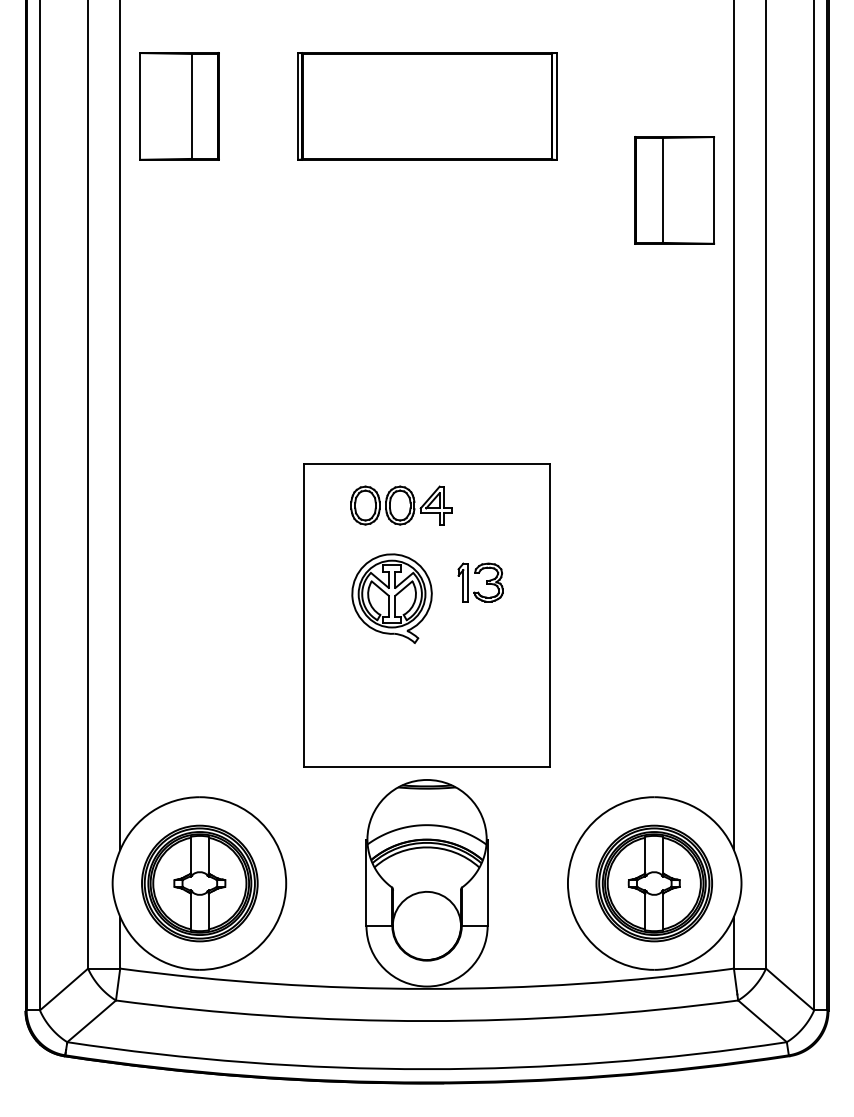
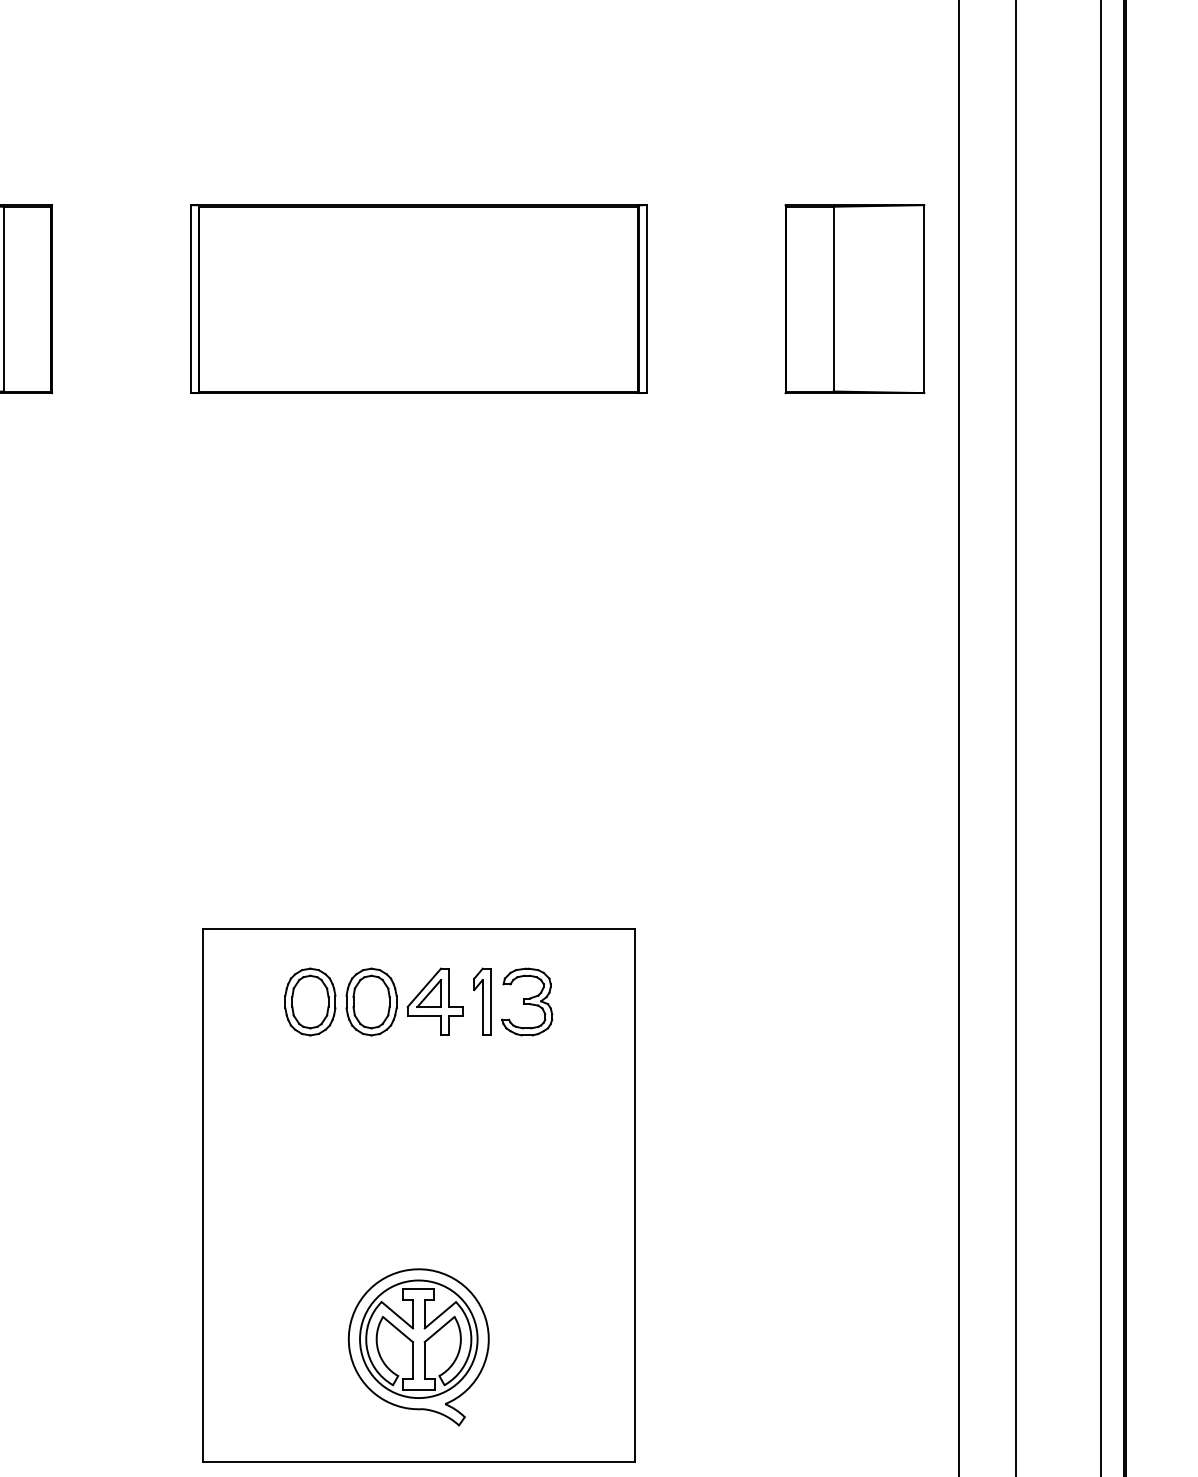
part: (674, 190) -> (854, 299), moved
part: (480, 582) -> (512, 1001), moved
part: (391, 598) -> (417, 1347), moved

